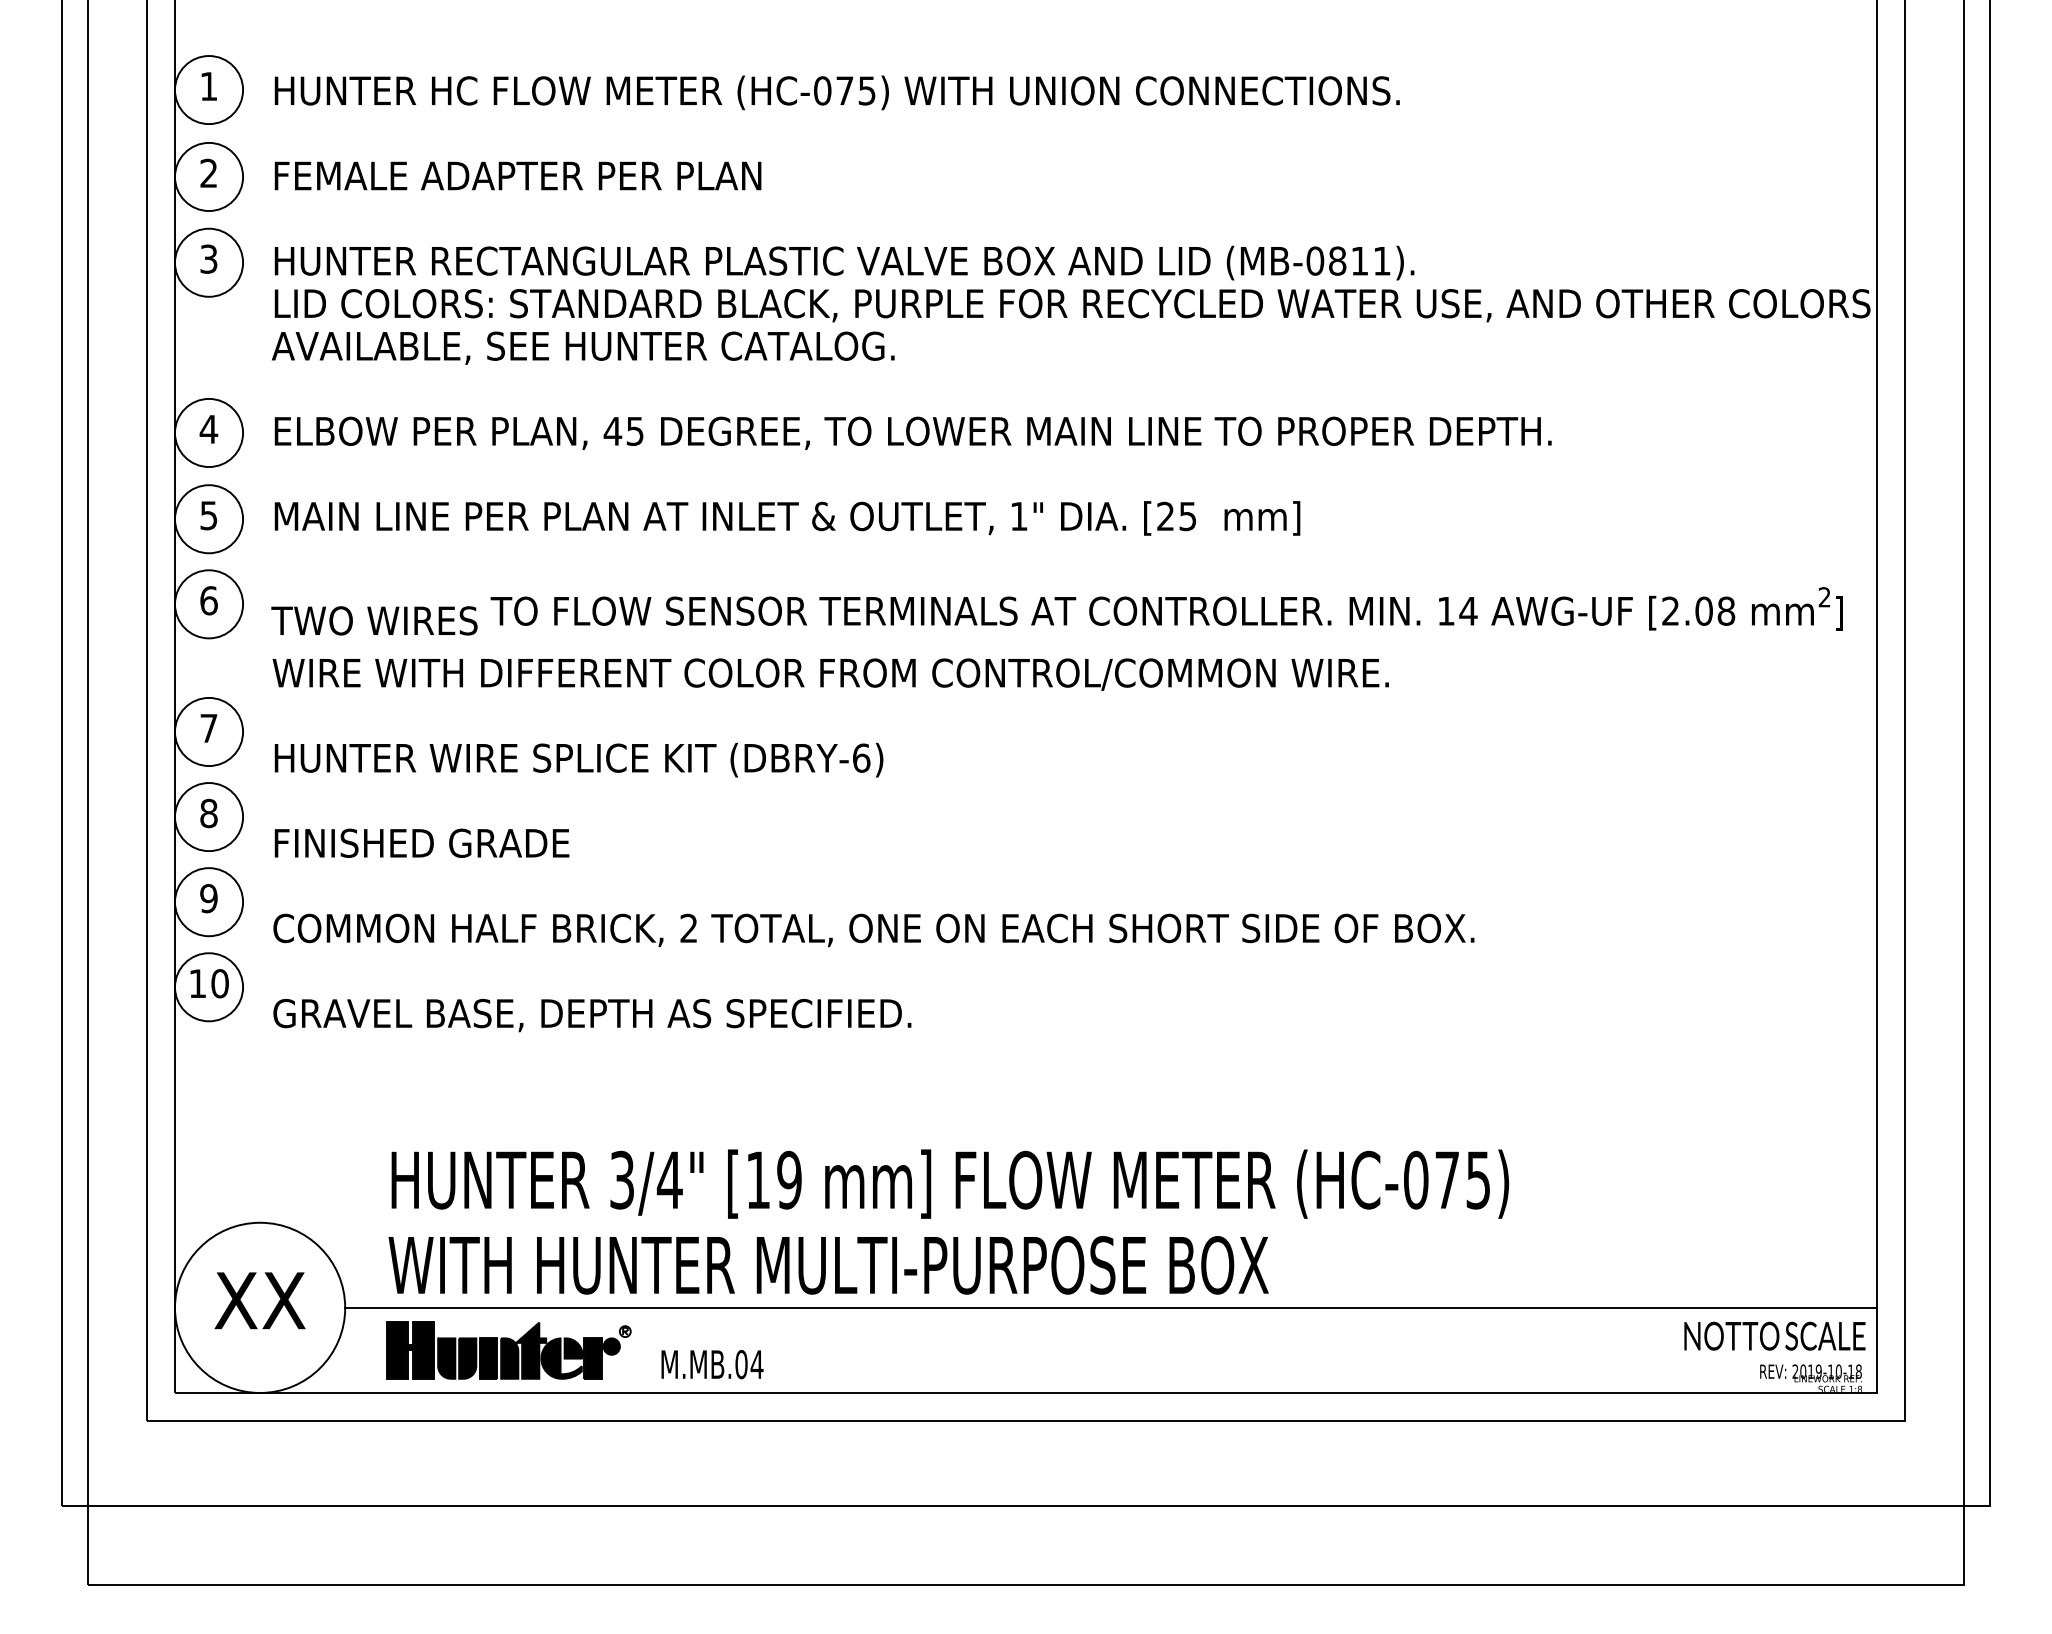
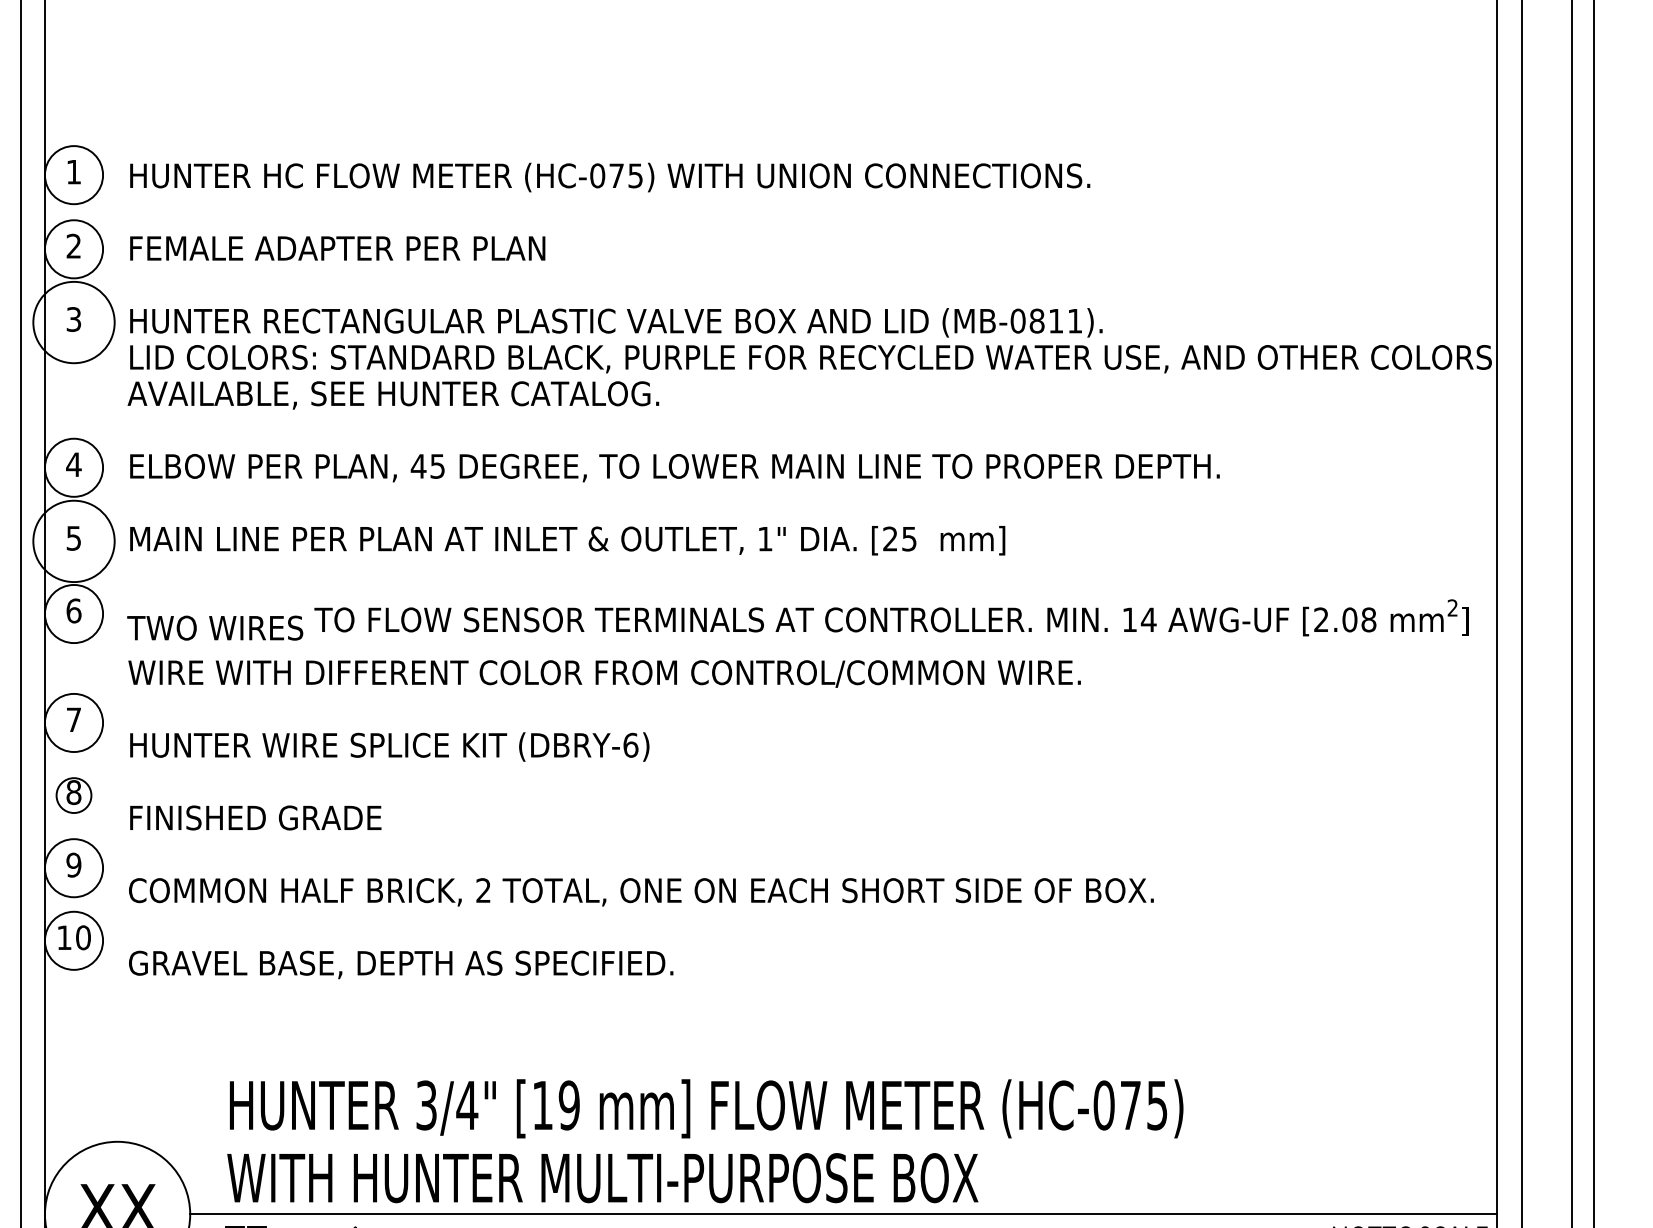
circle: (209, 262) -> (74, 322), size x1.4
circle: (209, 519) -> (74, 541), size x1.4
circle: (209, 817) -> (74, 795), size x0.6

